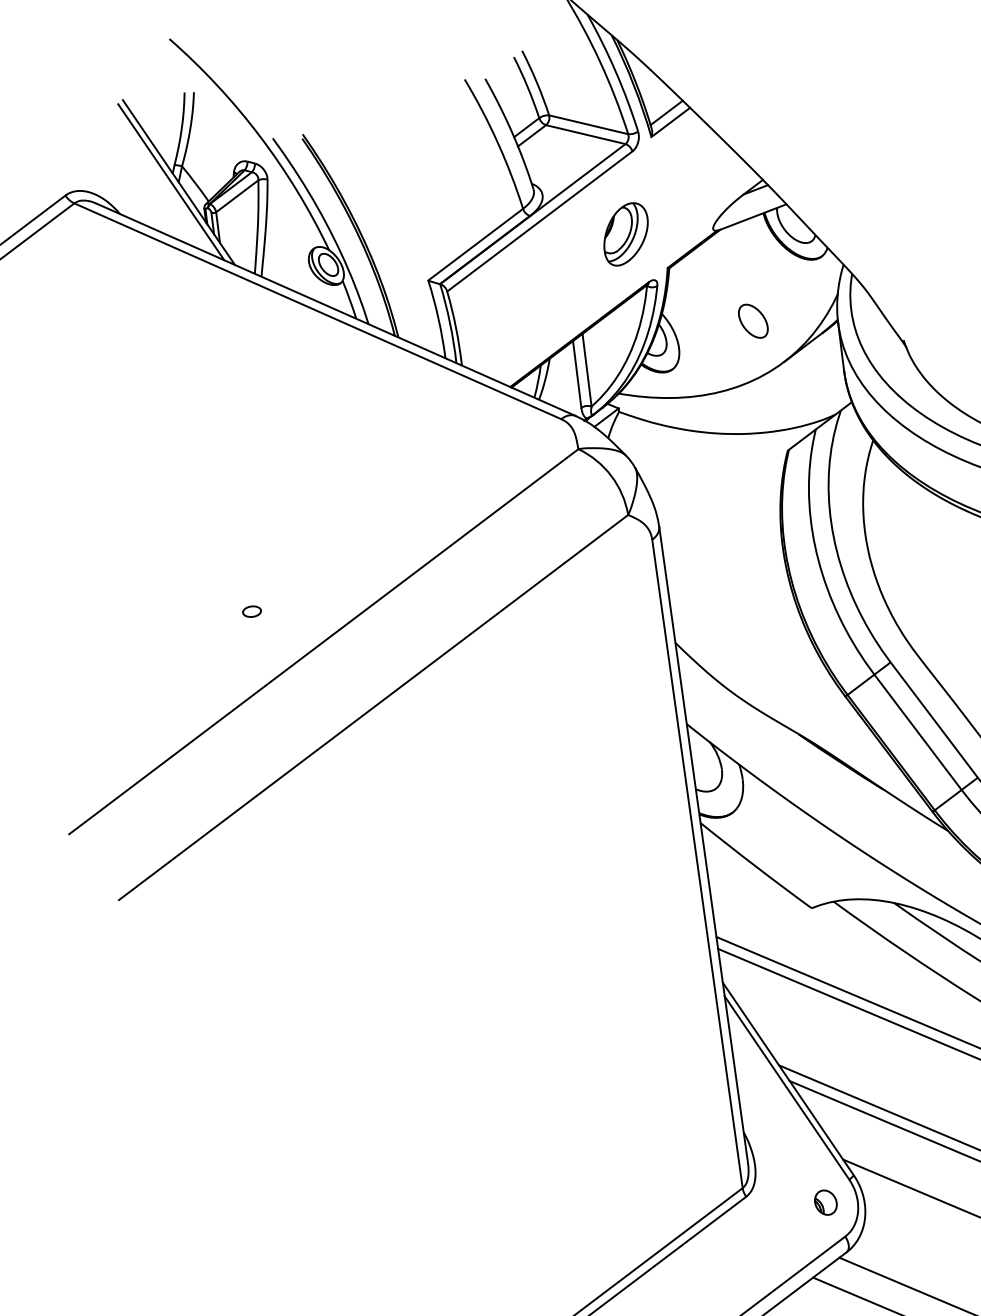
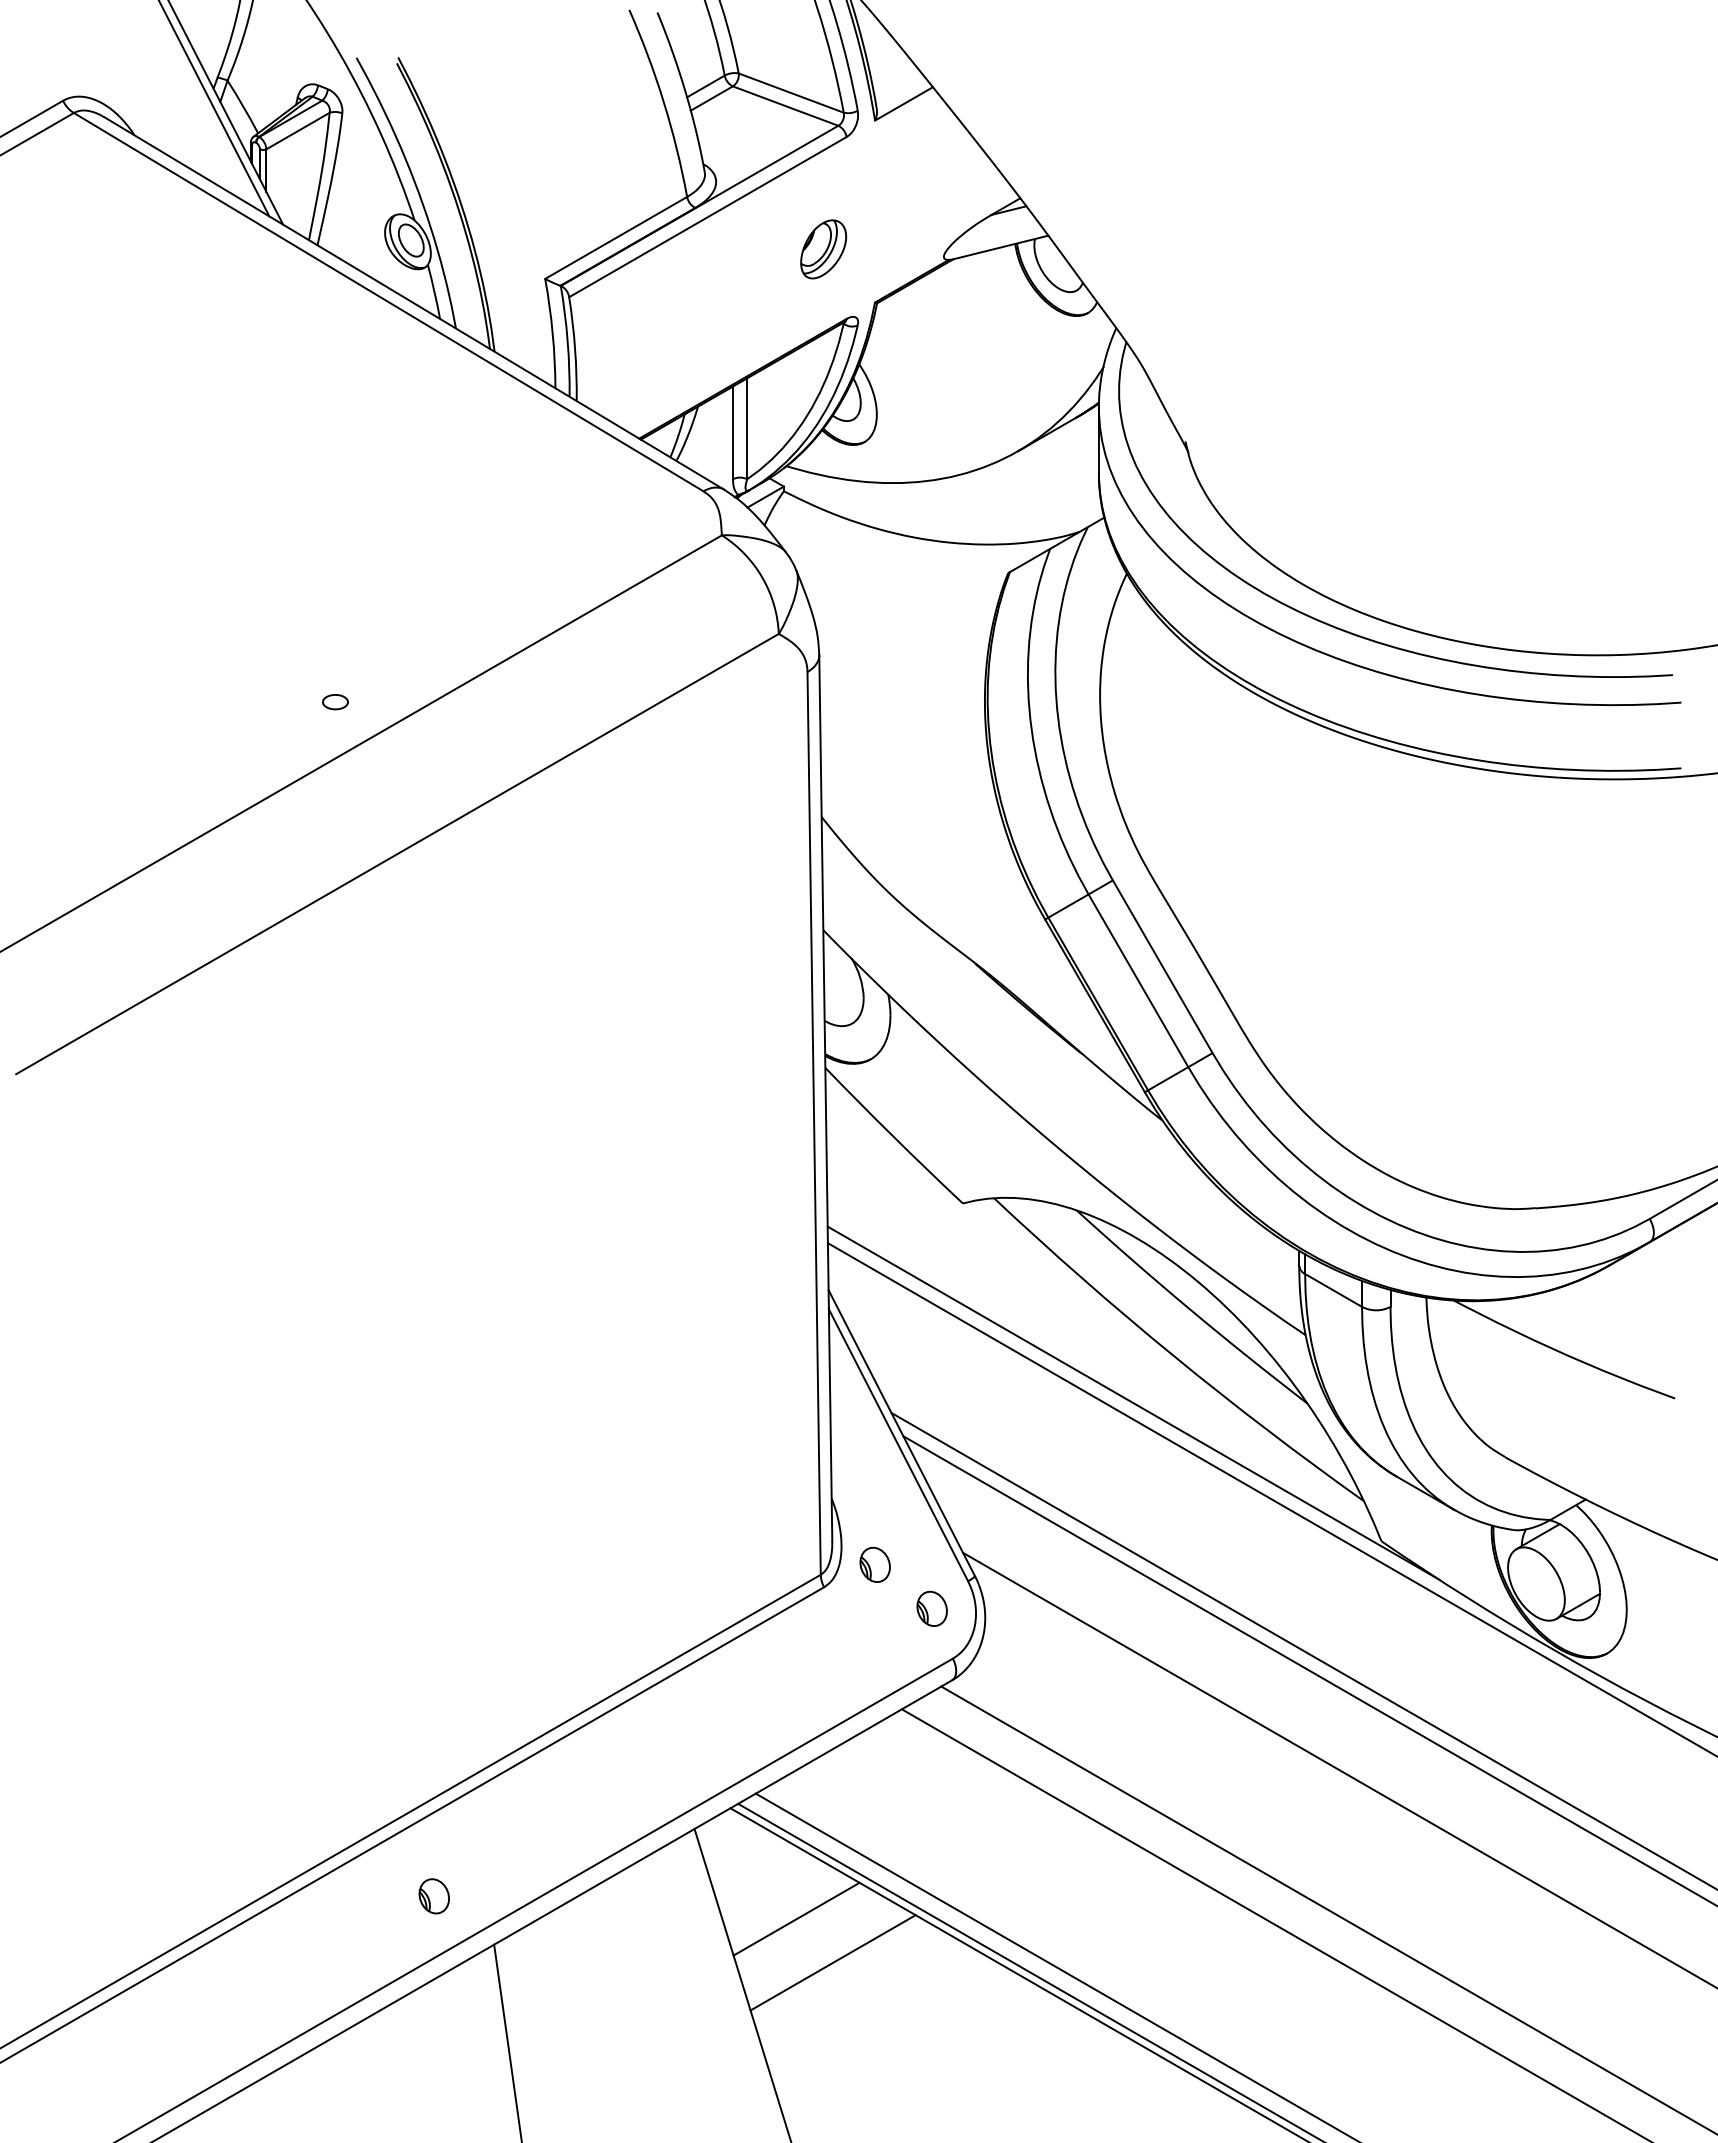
line: (666, 113) -> (899, 90), removed
part: (625, 234) -> (823, 249), size x0.7
part: (752, 321) -> (982, 390), removed
part: (252, 611) -> (335, 702), moved
part: (780, 1175) -> (874, 1564), added

